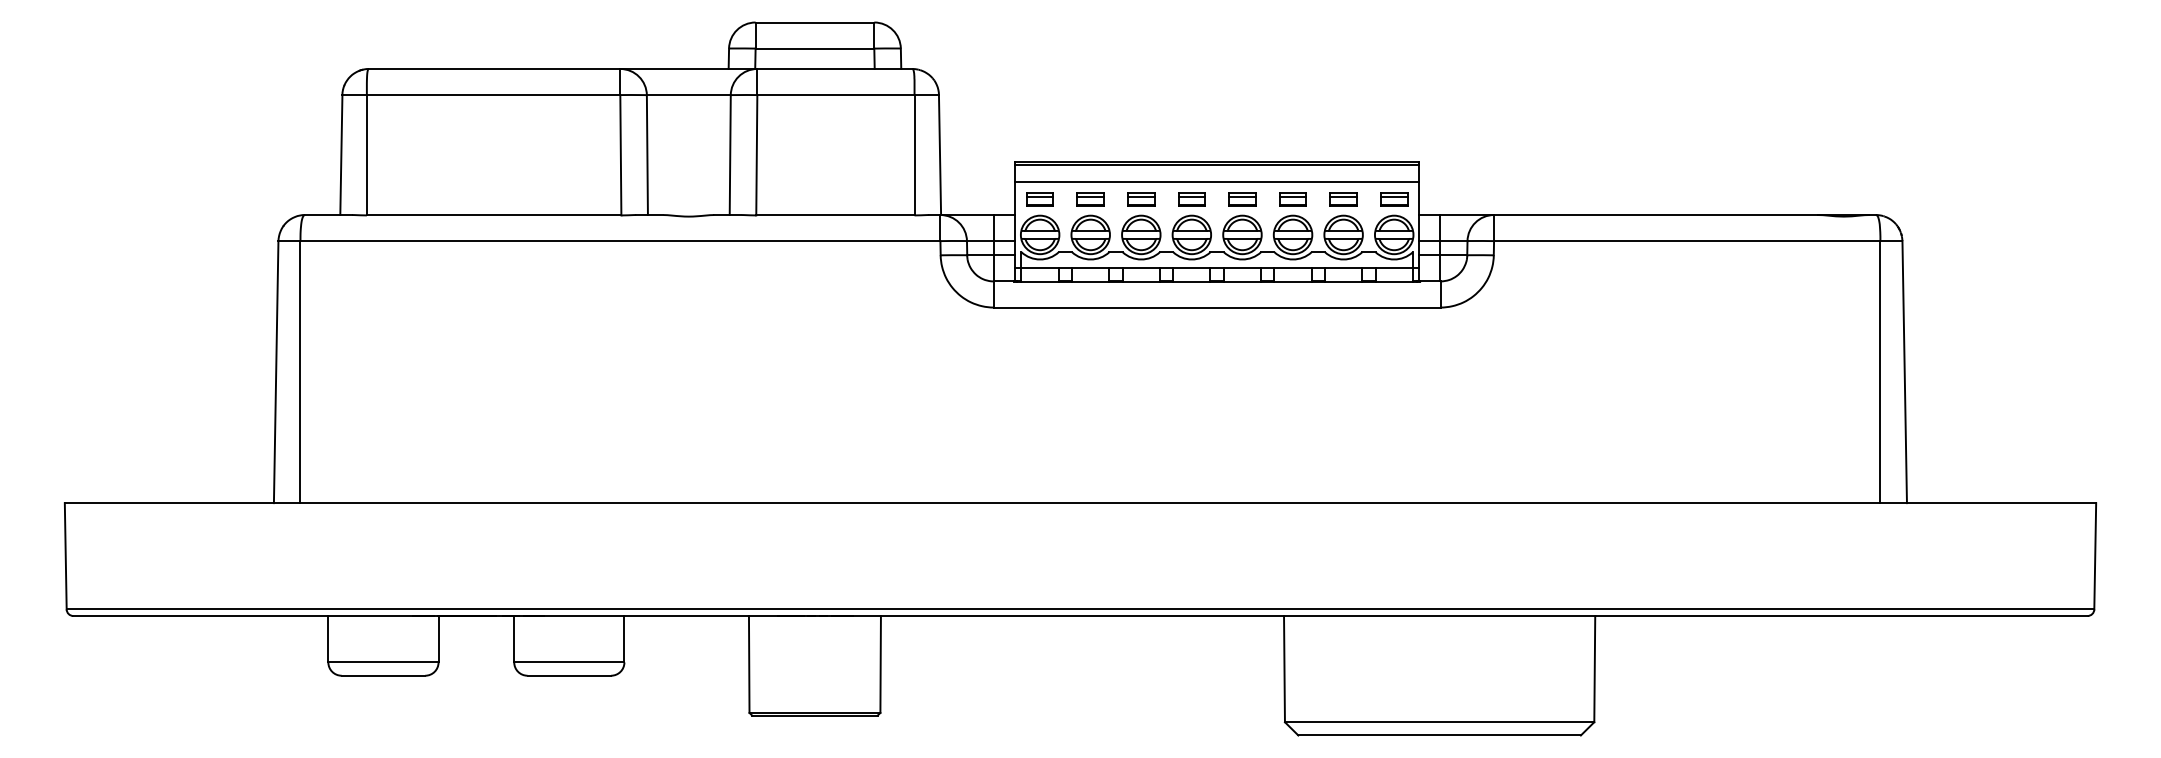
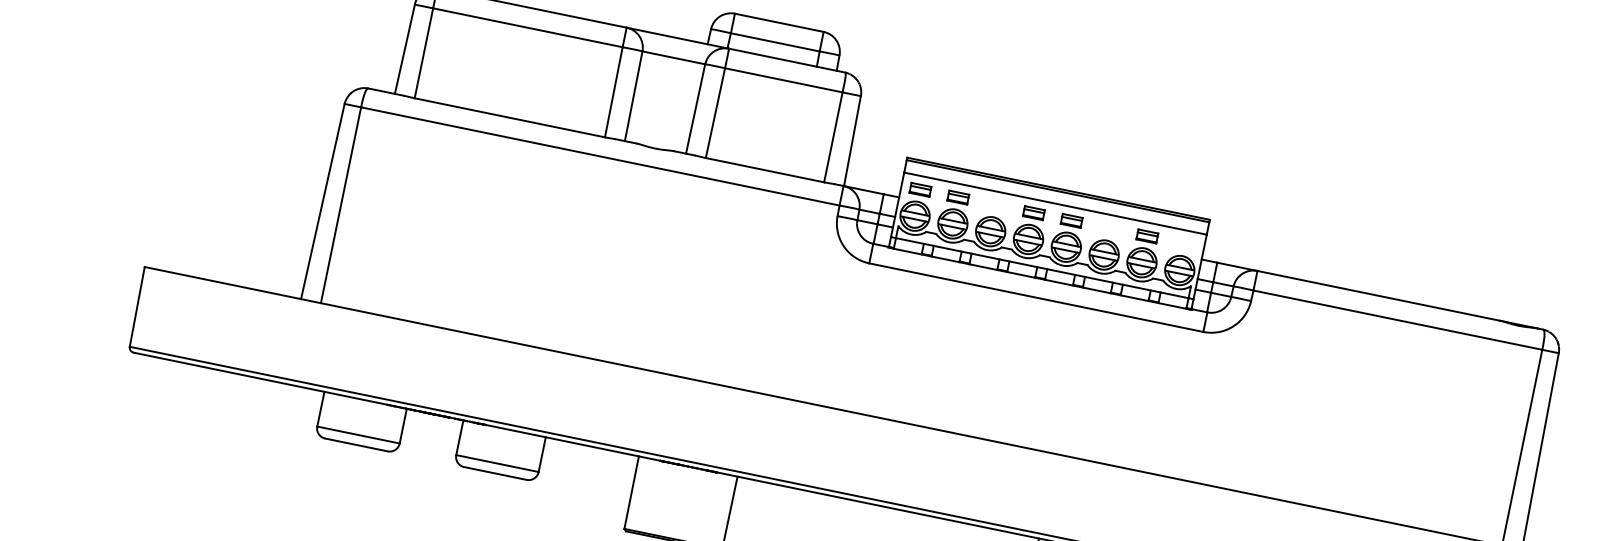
part: (1141, 199) -> (996, 205), removed
part: (1292, 199) -> (1109, 228), removed
part: (1394, 199) -> (1185, 244), removed

